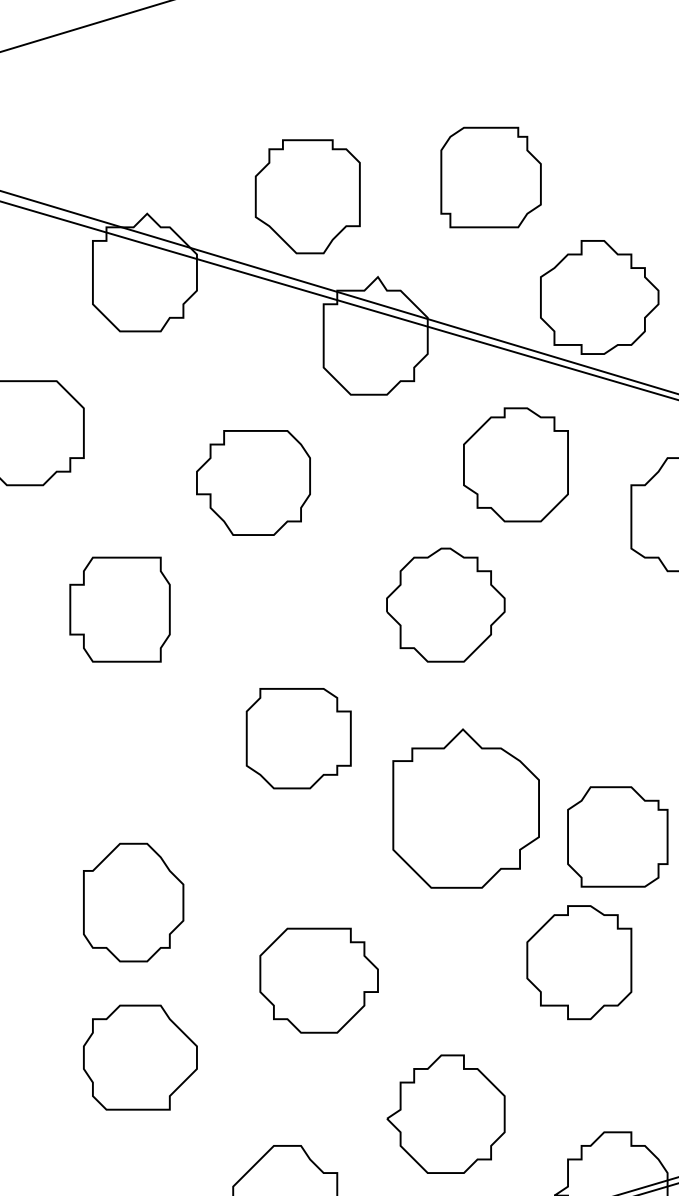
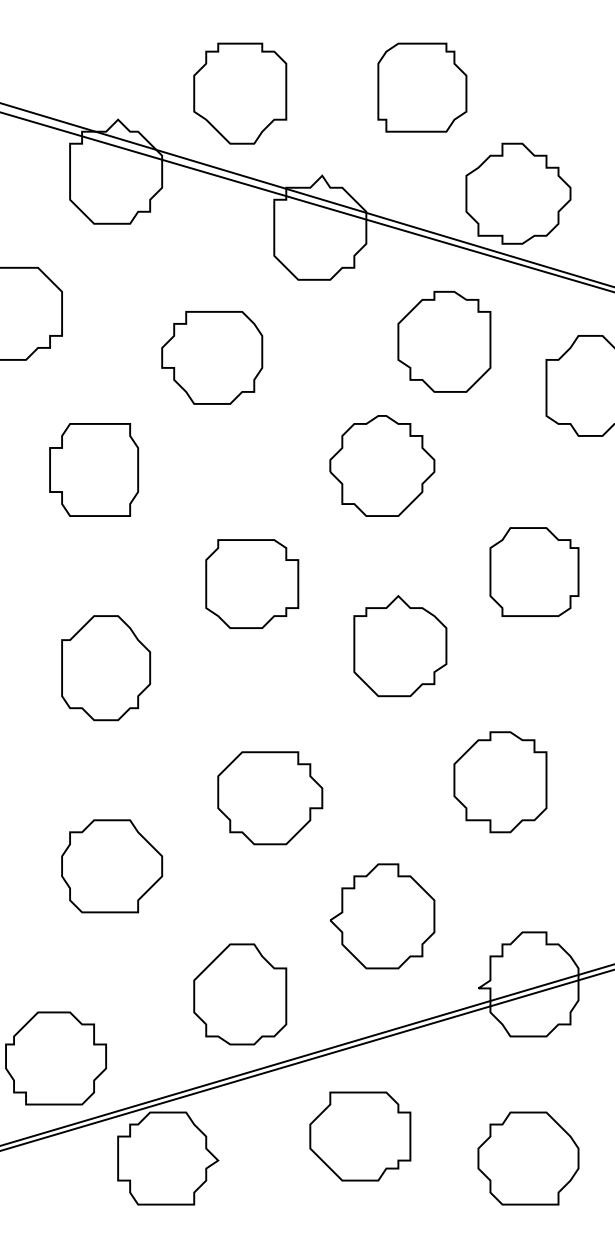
part: (308, 196) -> (240, 93), moved
part: (466, 809) -> (400, 646), size x0.71
part: (617, 836) -> (534, 571), moved
part: (134, 903) -> (106, 668), moved

